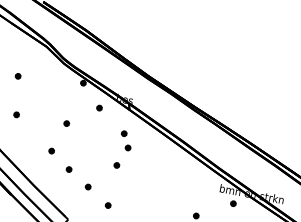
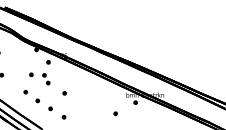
part: (126, 141) -> (46, 79), moved

